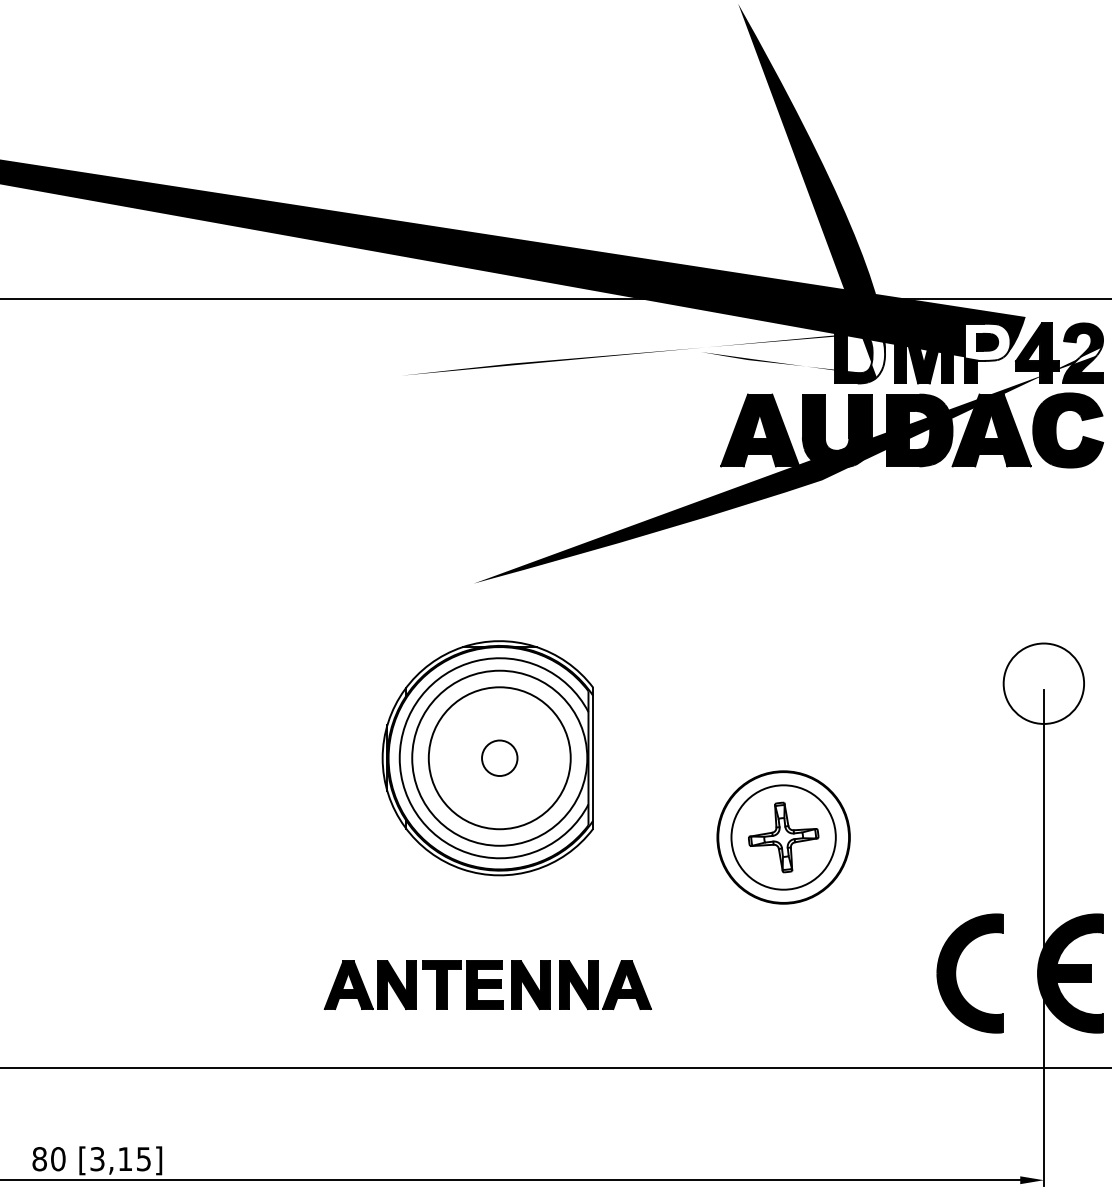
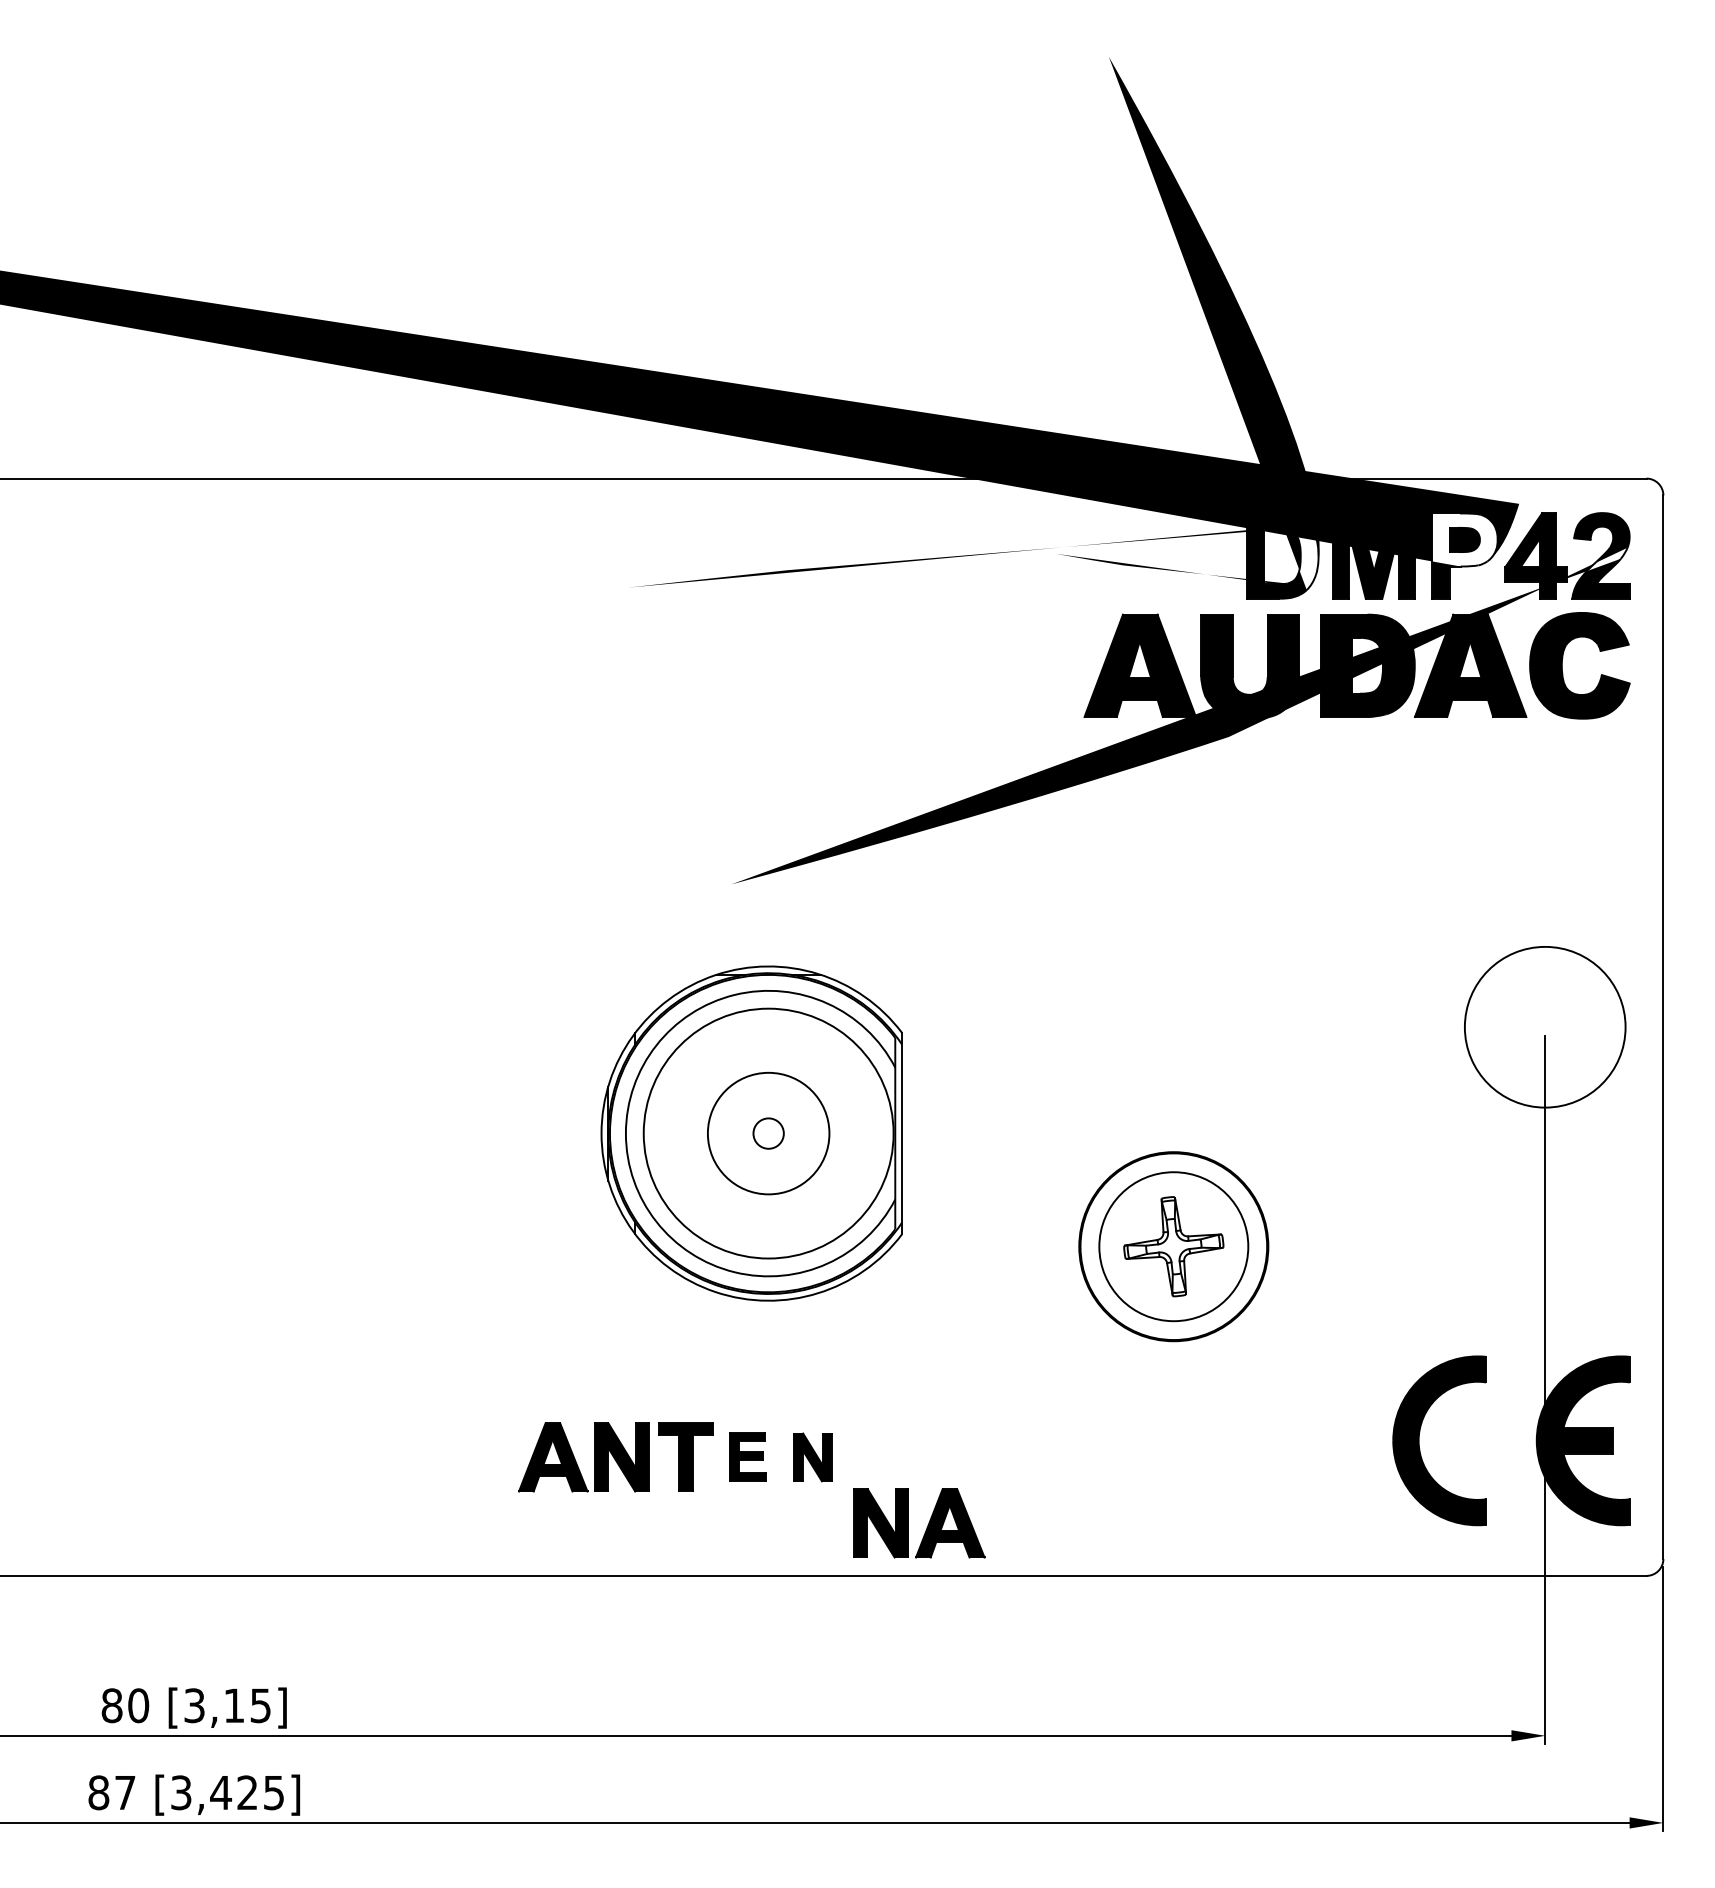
circle: (1043, 683) -> (1544, 1026), size x1.4
circle: (499, 758) -> (768, 1133), size x0.6
circle: (499, 758) -> (768, 1133), size x0.6
part: (484, 984) -> (747, 1456), size x0.7
part: (530, 985) -> (812, 1457), size x0.7
part: (610, 988) -> (926, 1527), moved

